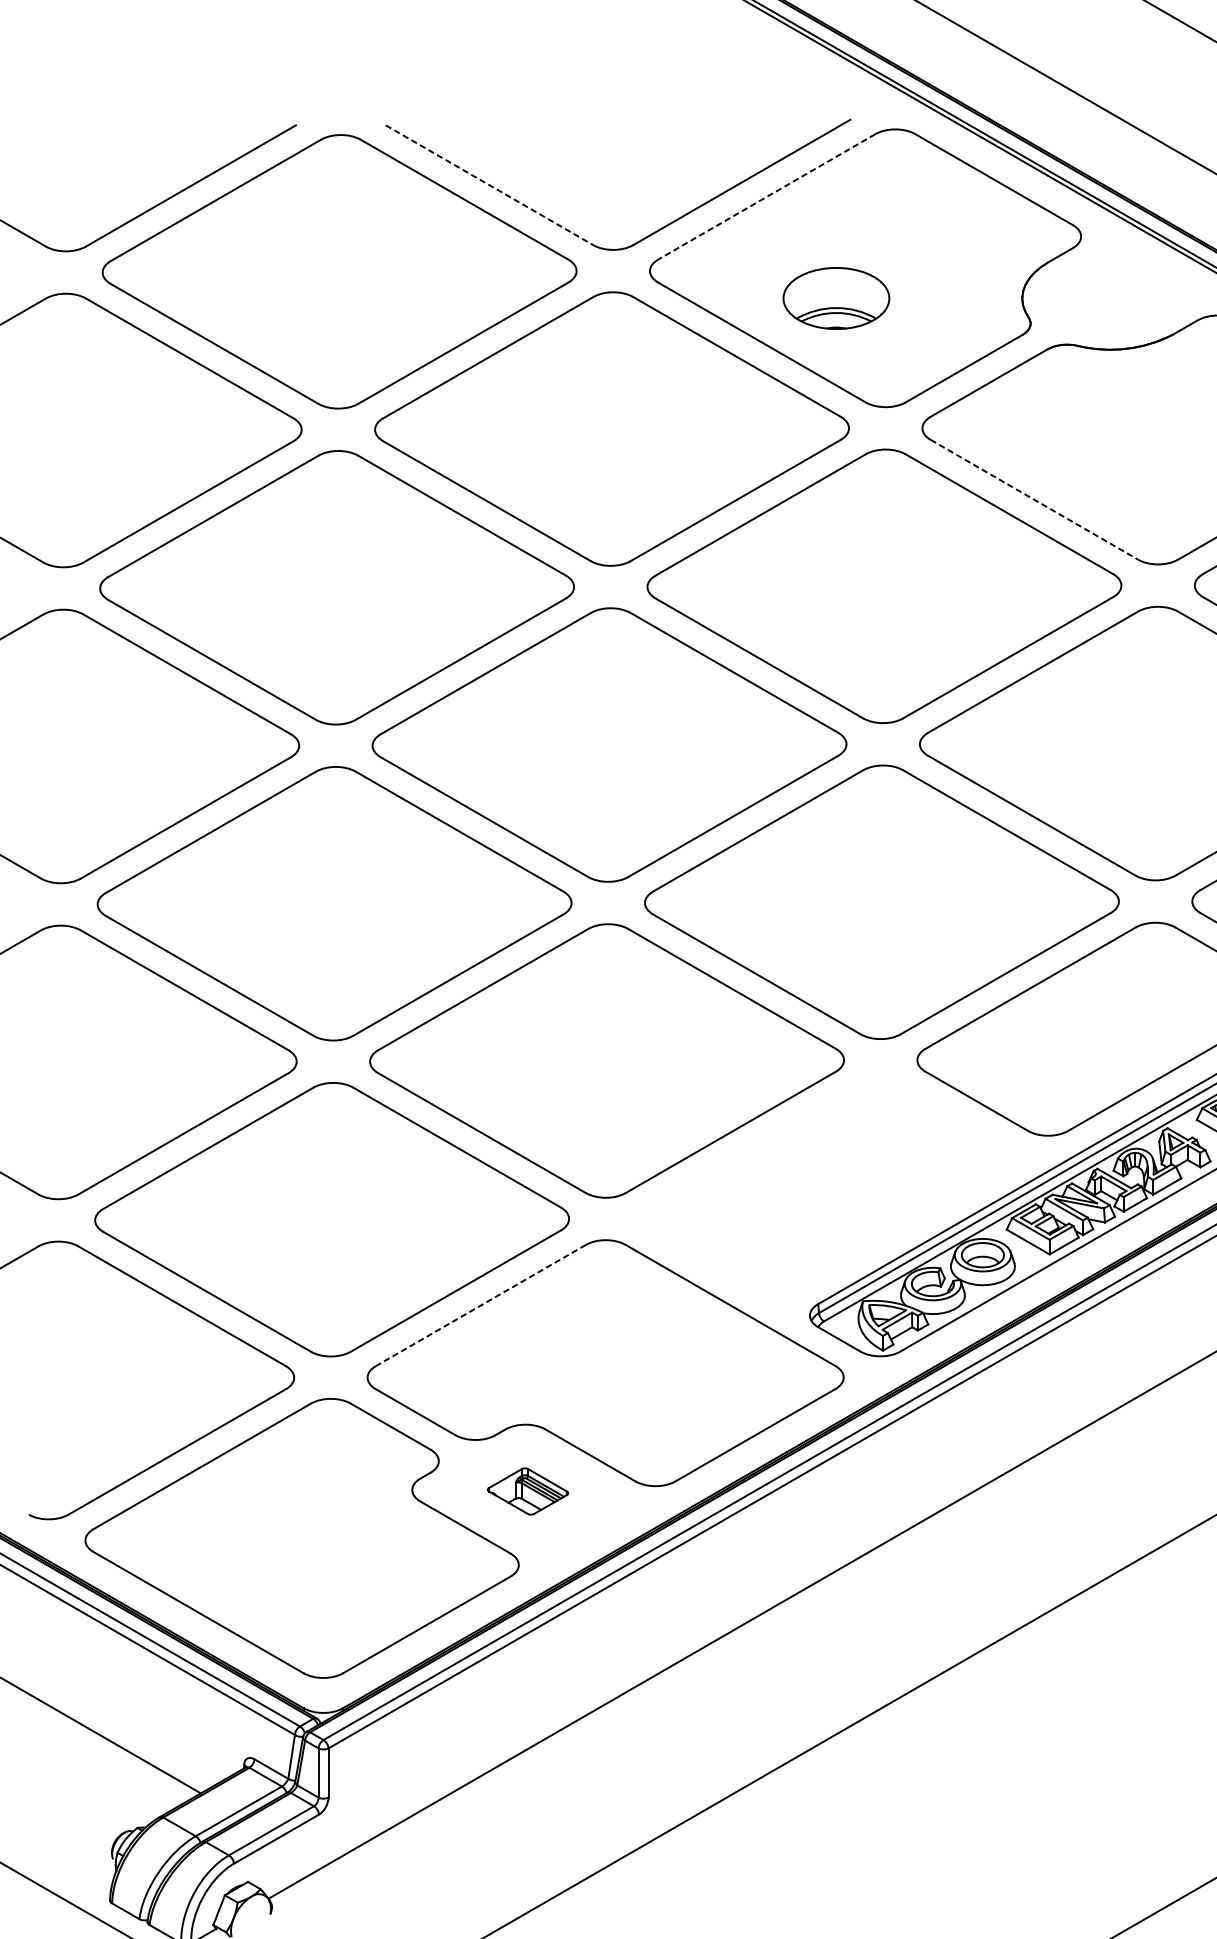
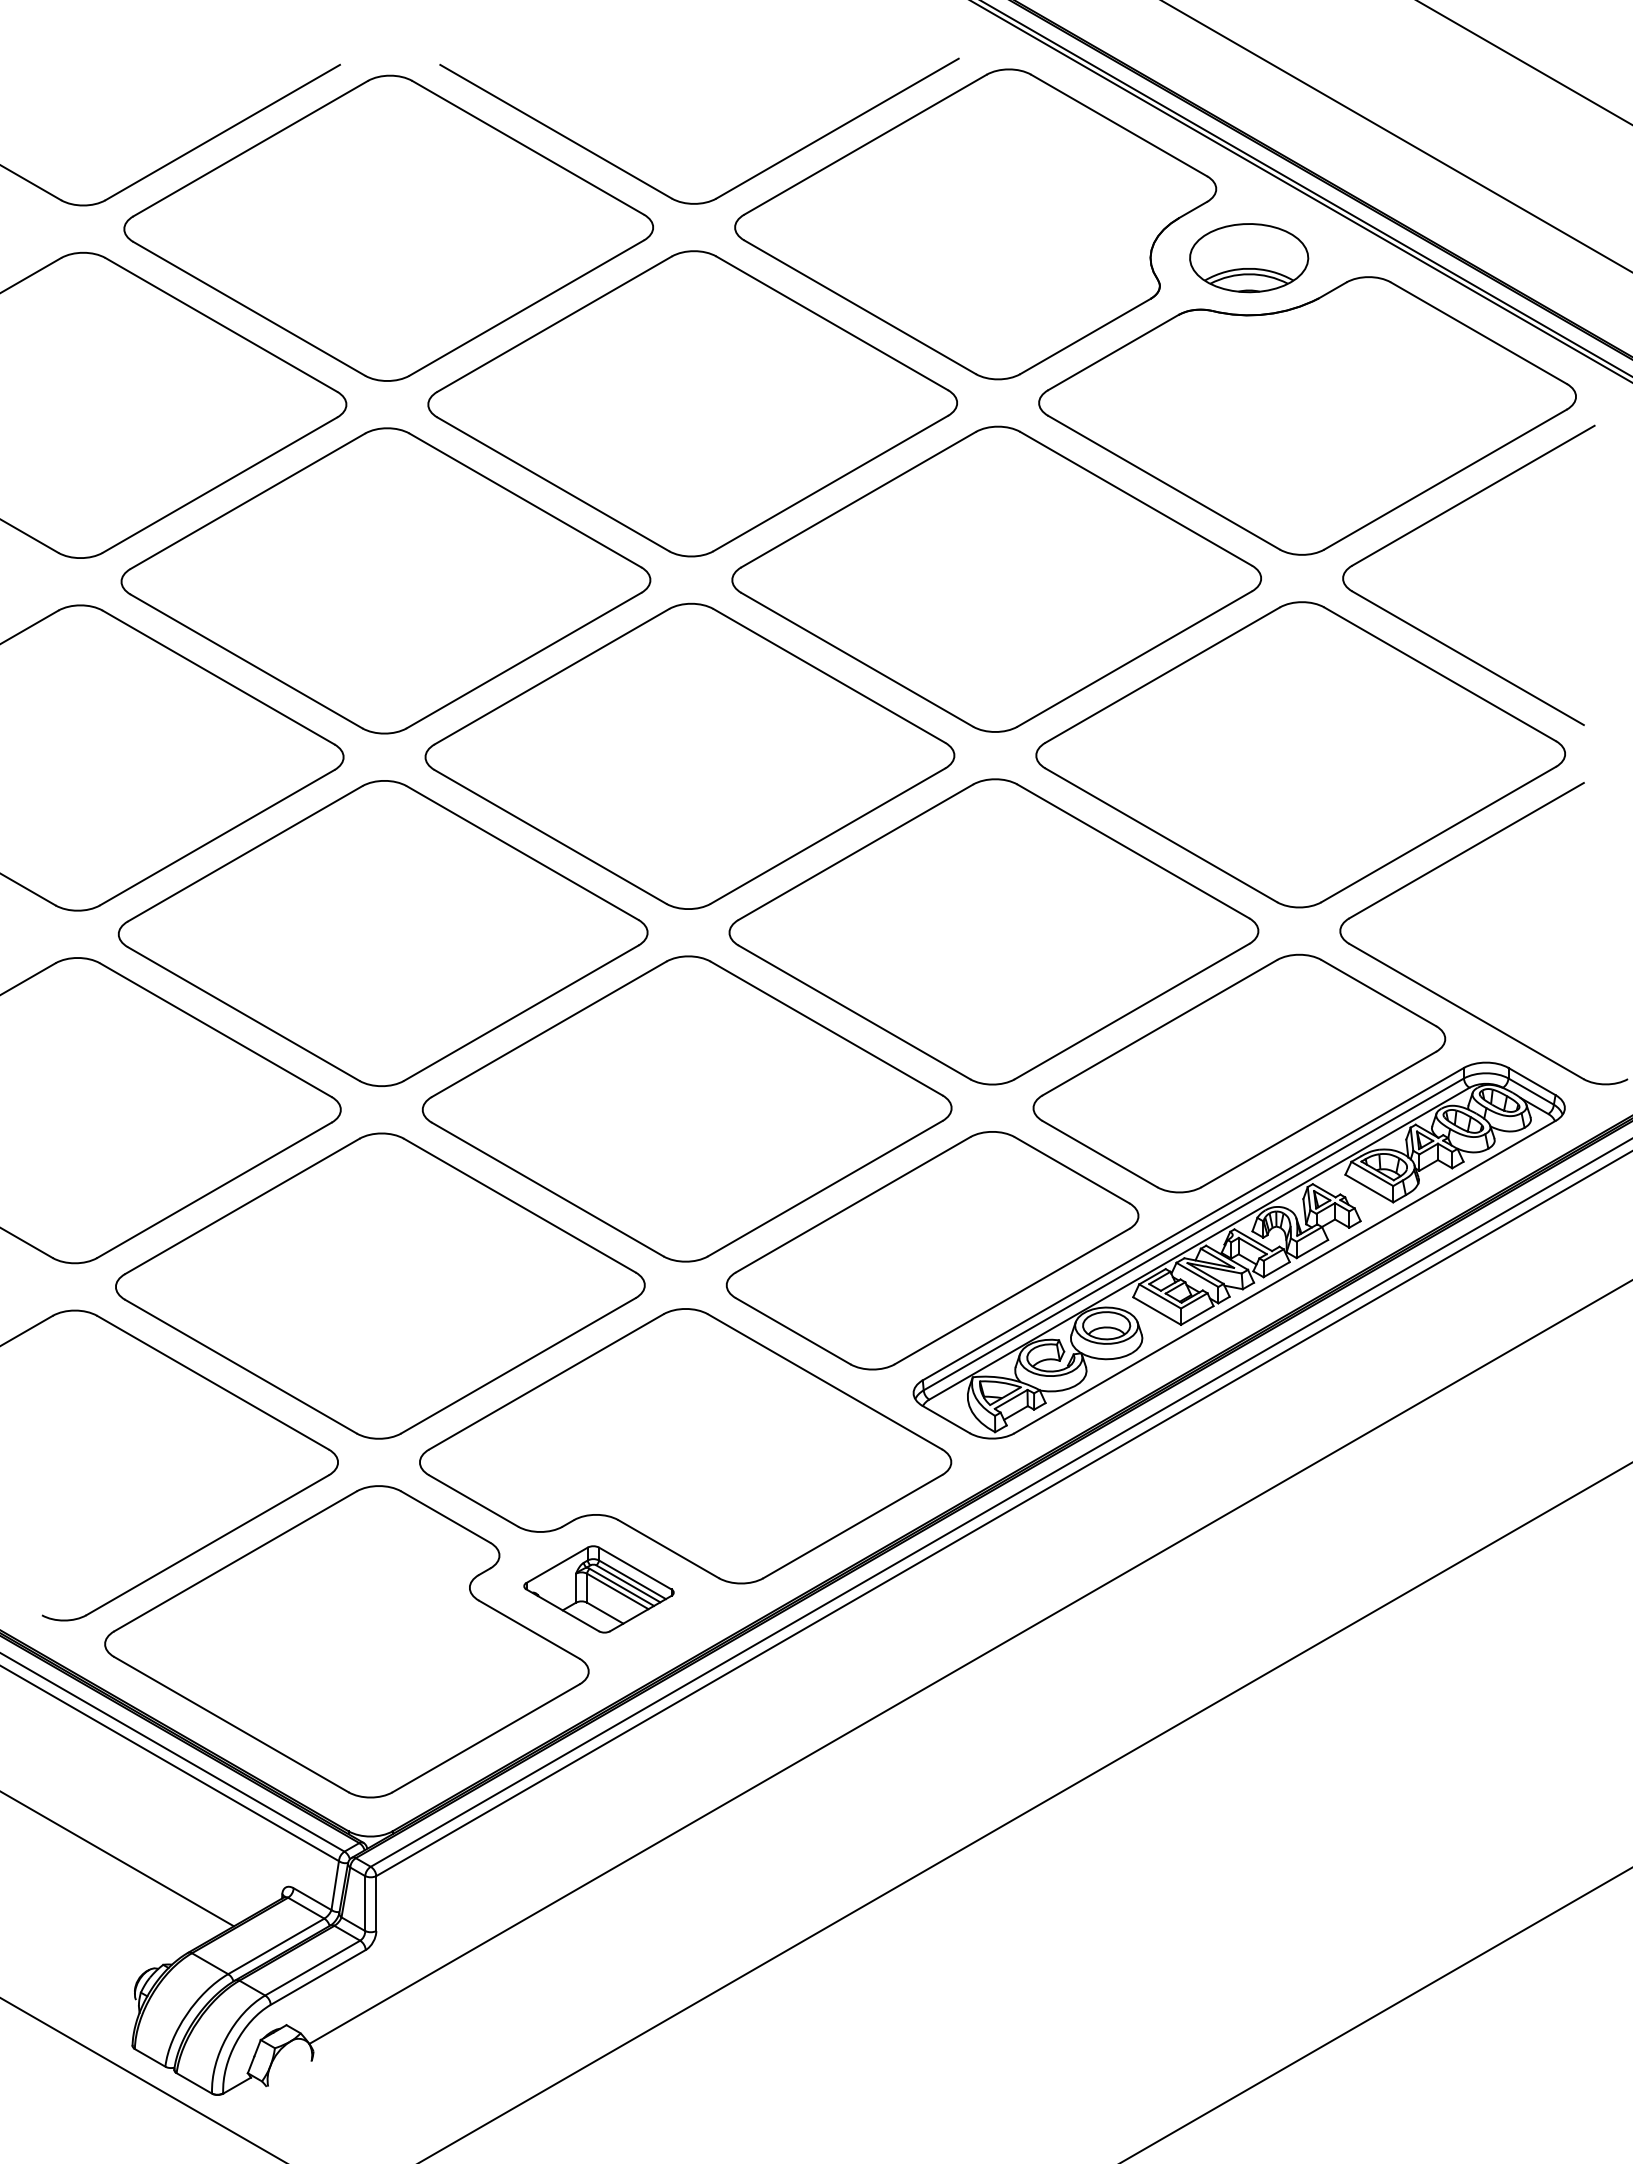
line: (489, 185) -> (556, 131), dashed -> solid
line: (766, 196) -> (865, 144), dashed -> solid
part: (836, 298) -> (1249, 258), moved
line: (1034, 499) -> (1164, 482), dashed -> solid
part: (826, 1187) -> (932, 1250), added
line: (480, 1306) -> (545, 1382), dashed -> solid
part: (527, 1491) -> (598, 1589), size x1.67

